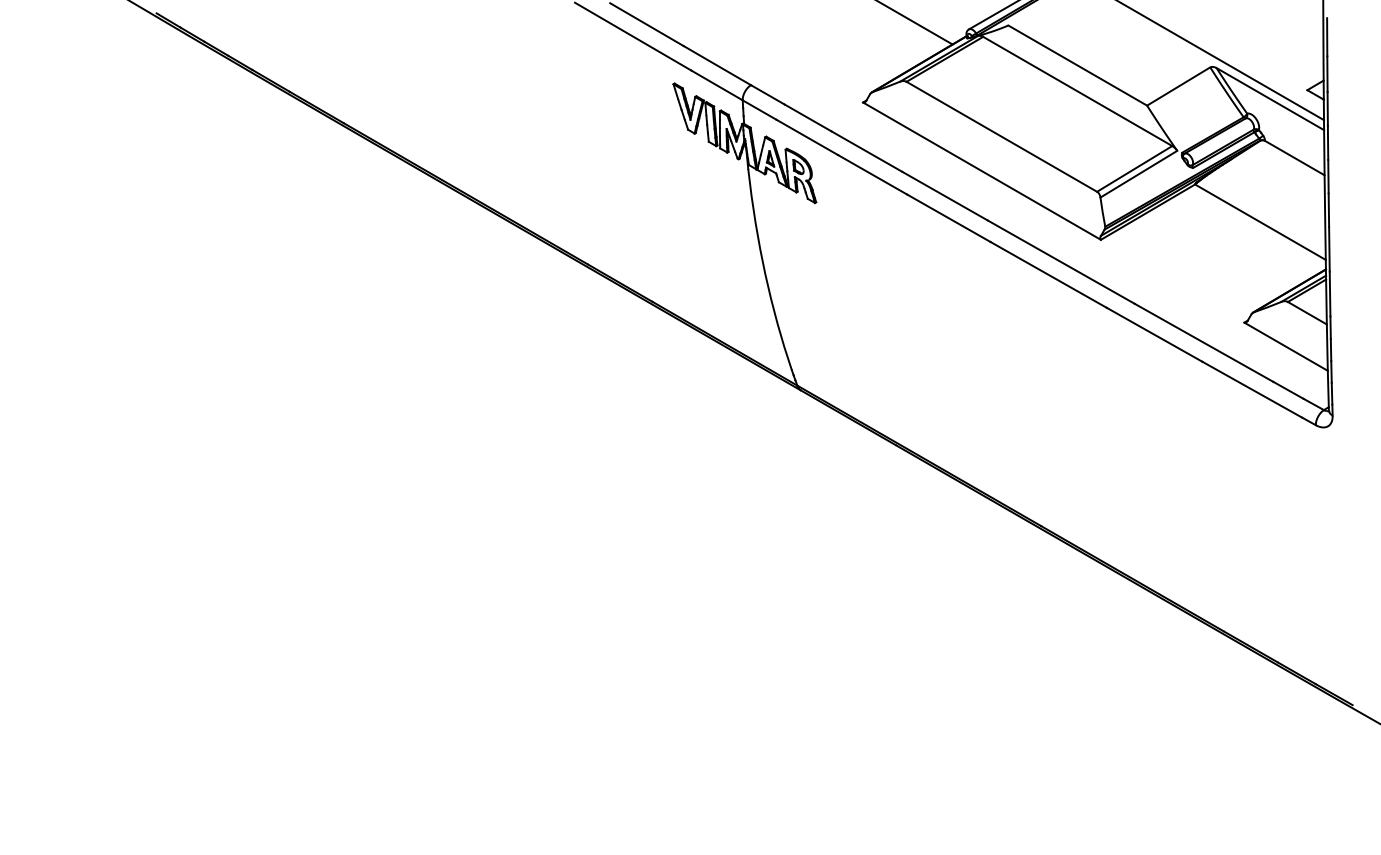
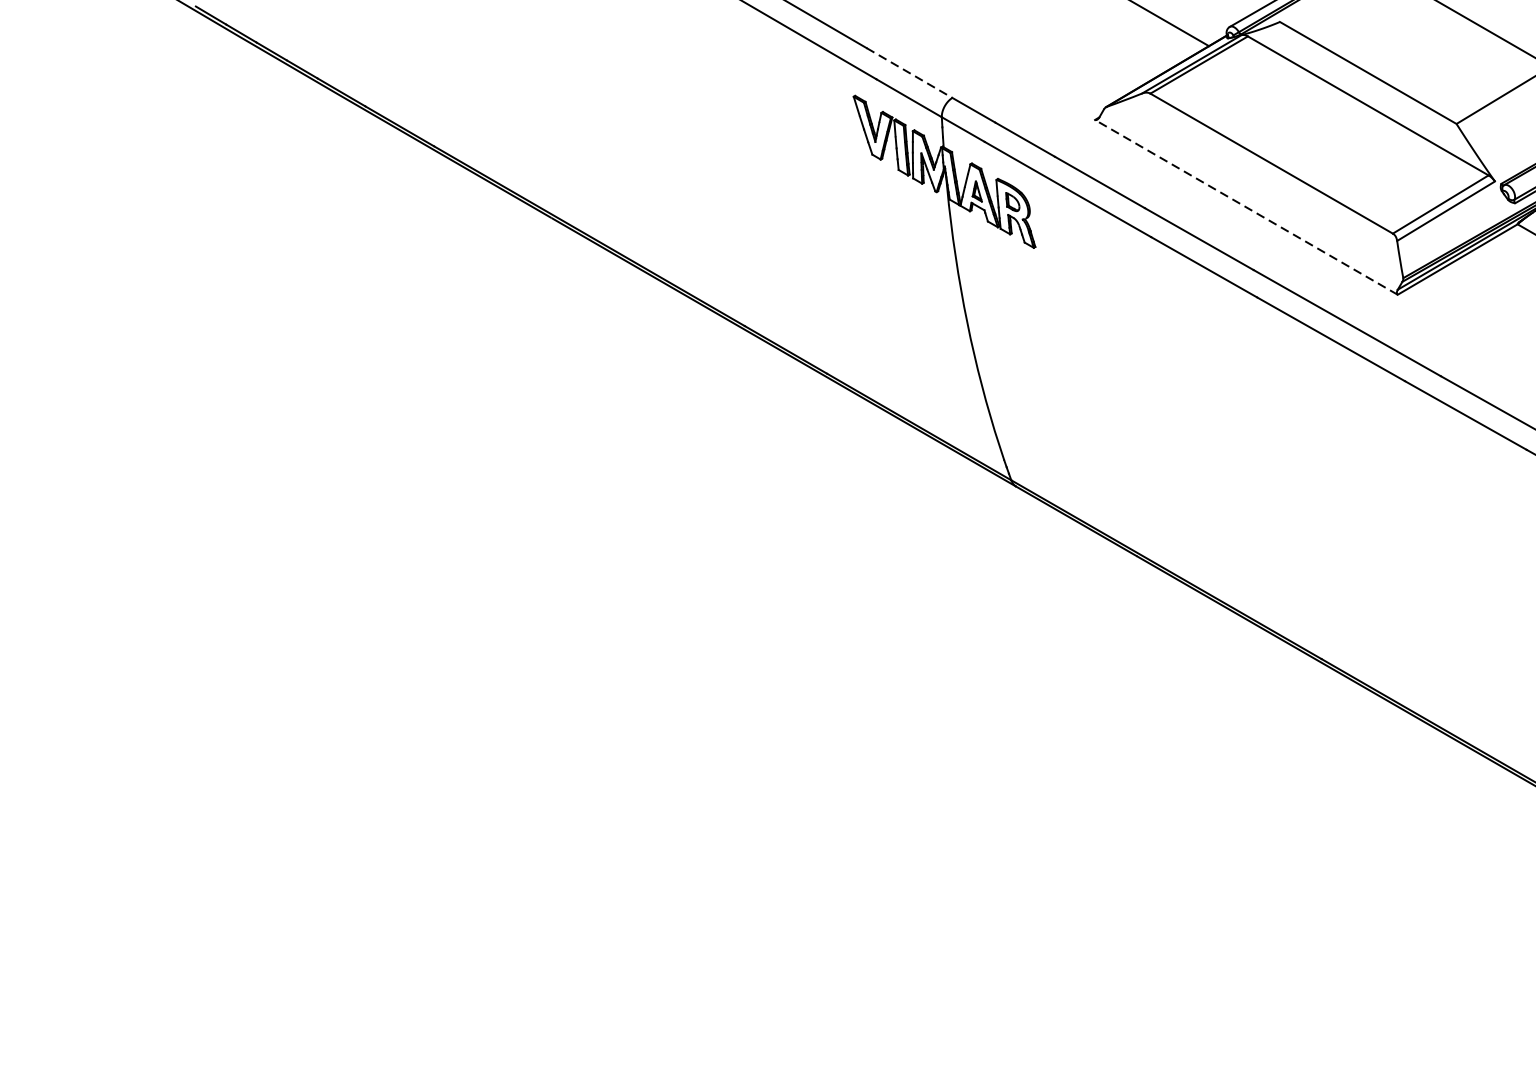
line: (717, 65) -> (909, 72), solid -> dashed
line: (981, 170) -> (1245, 206), solid -> dashed

